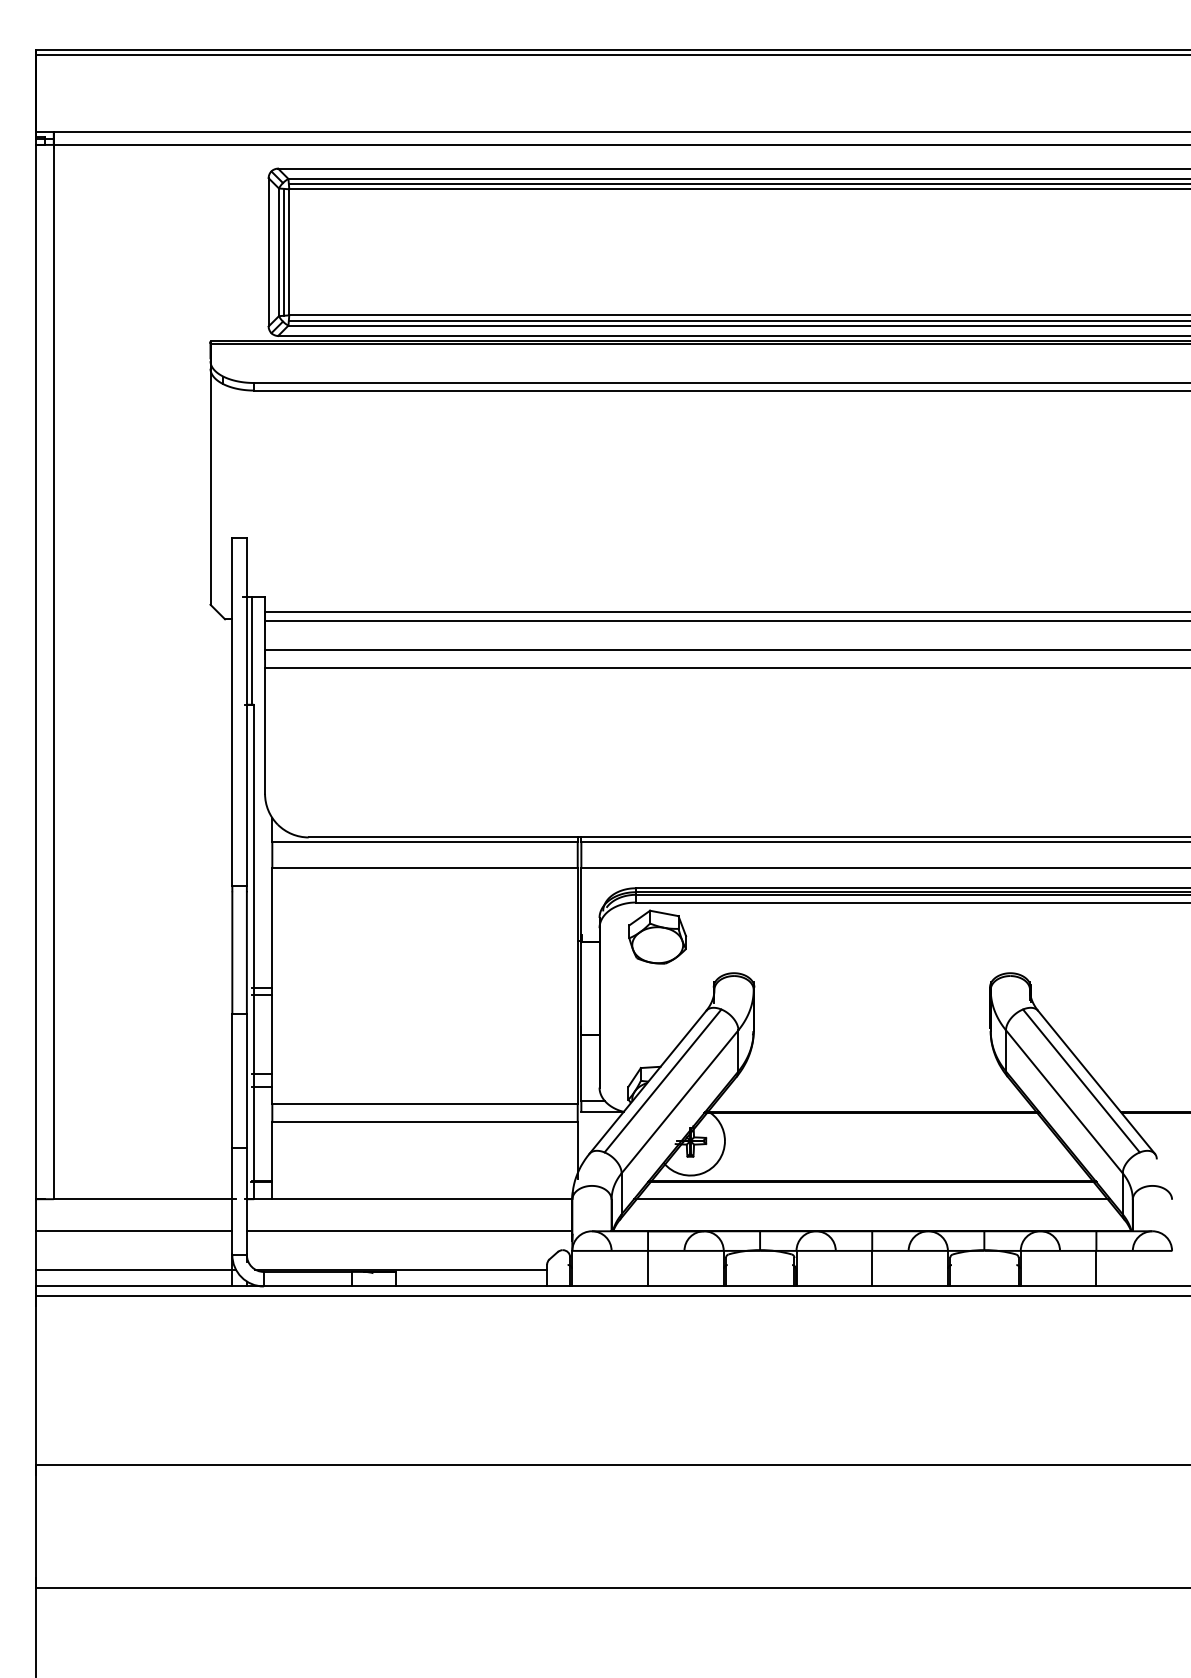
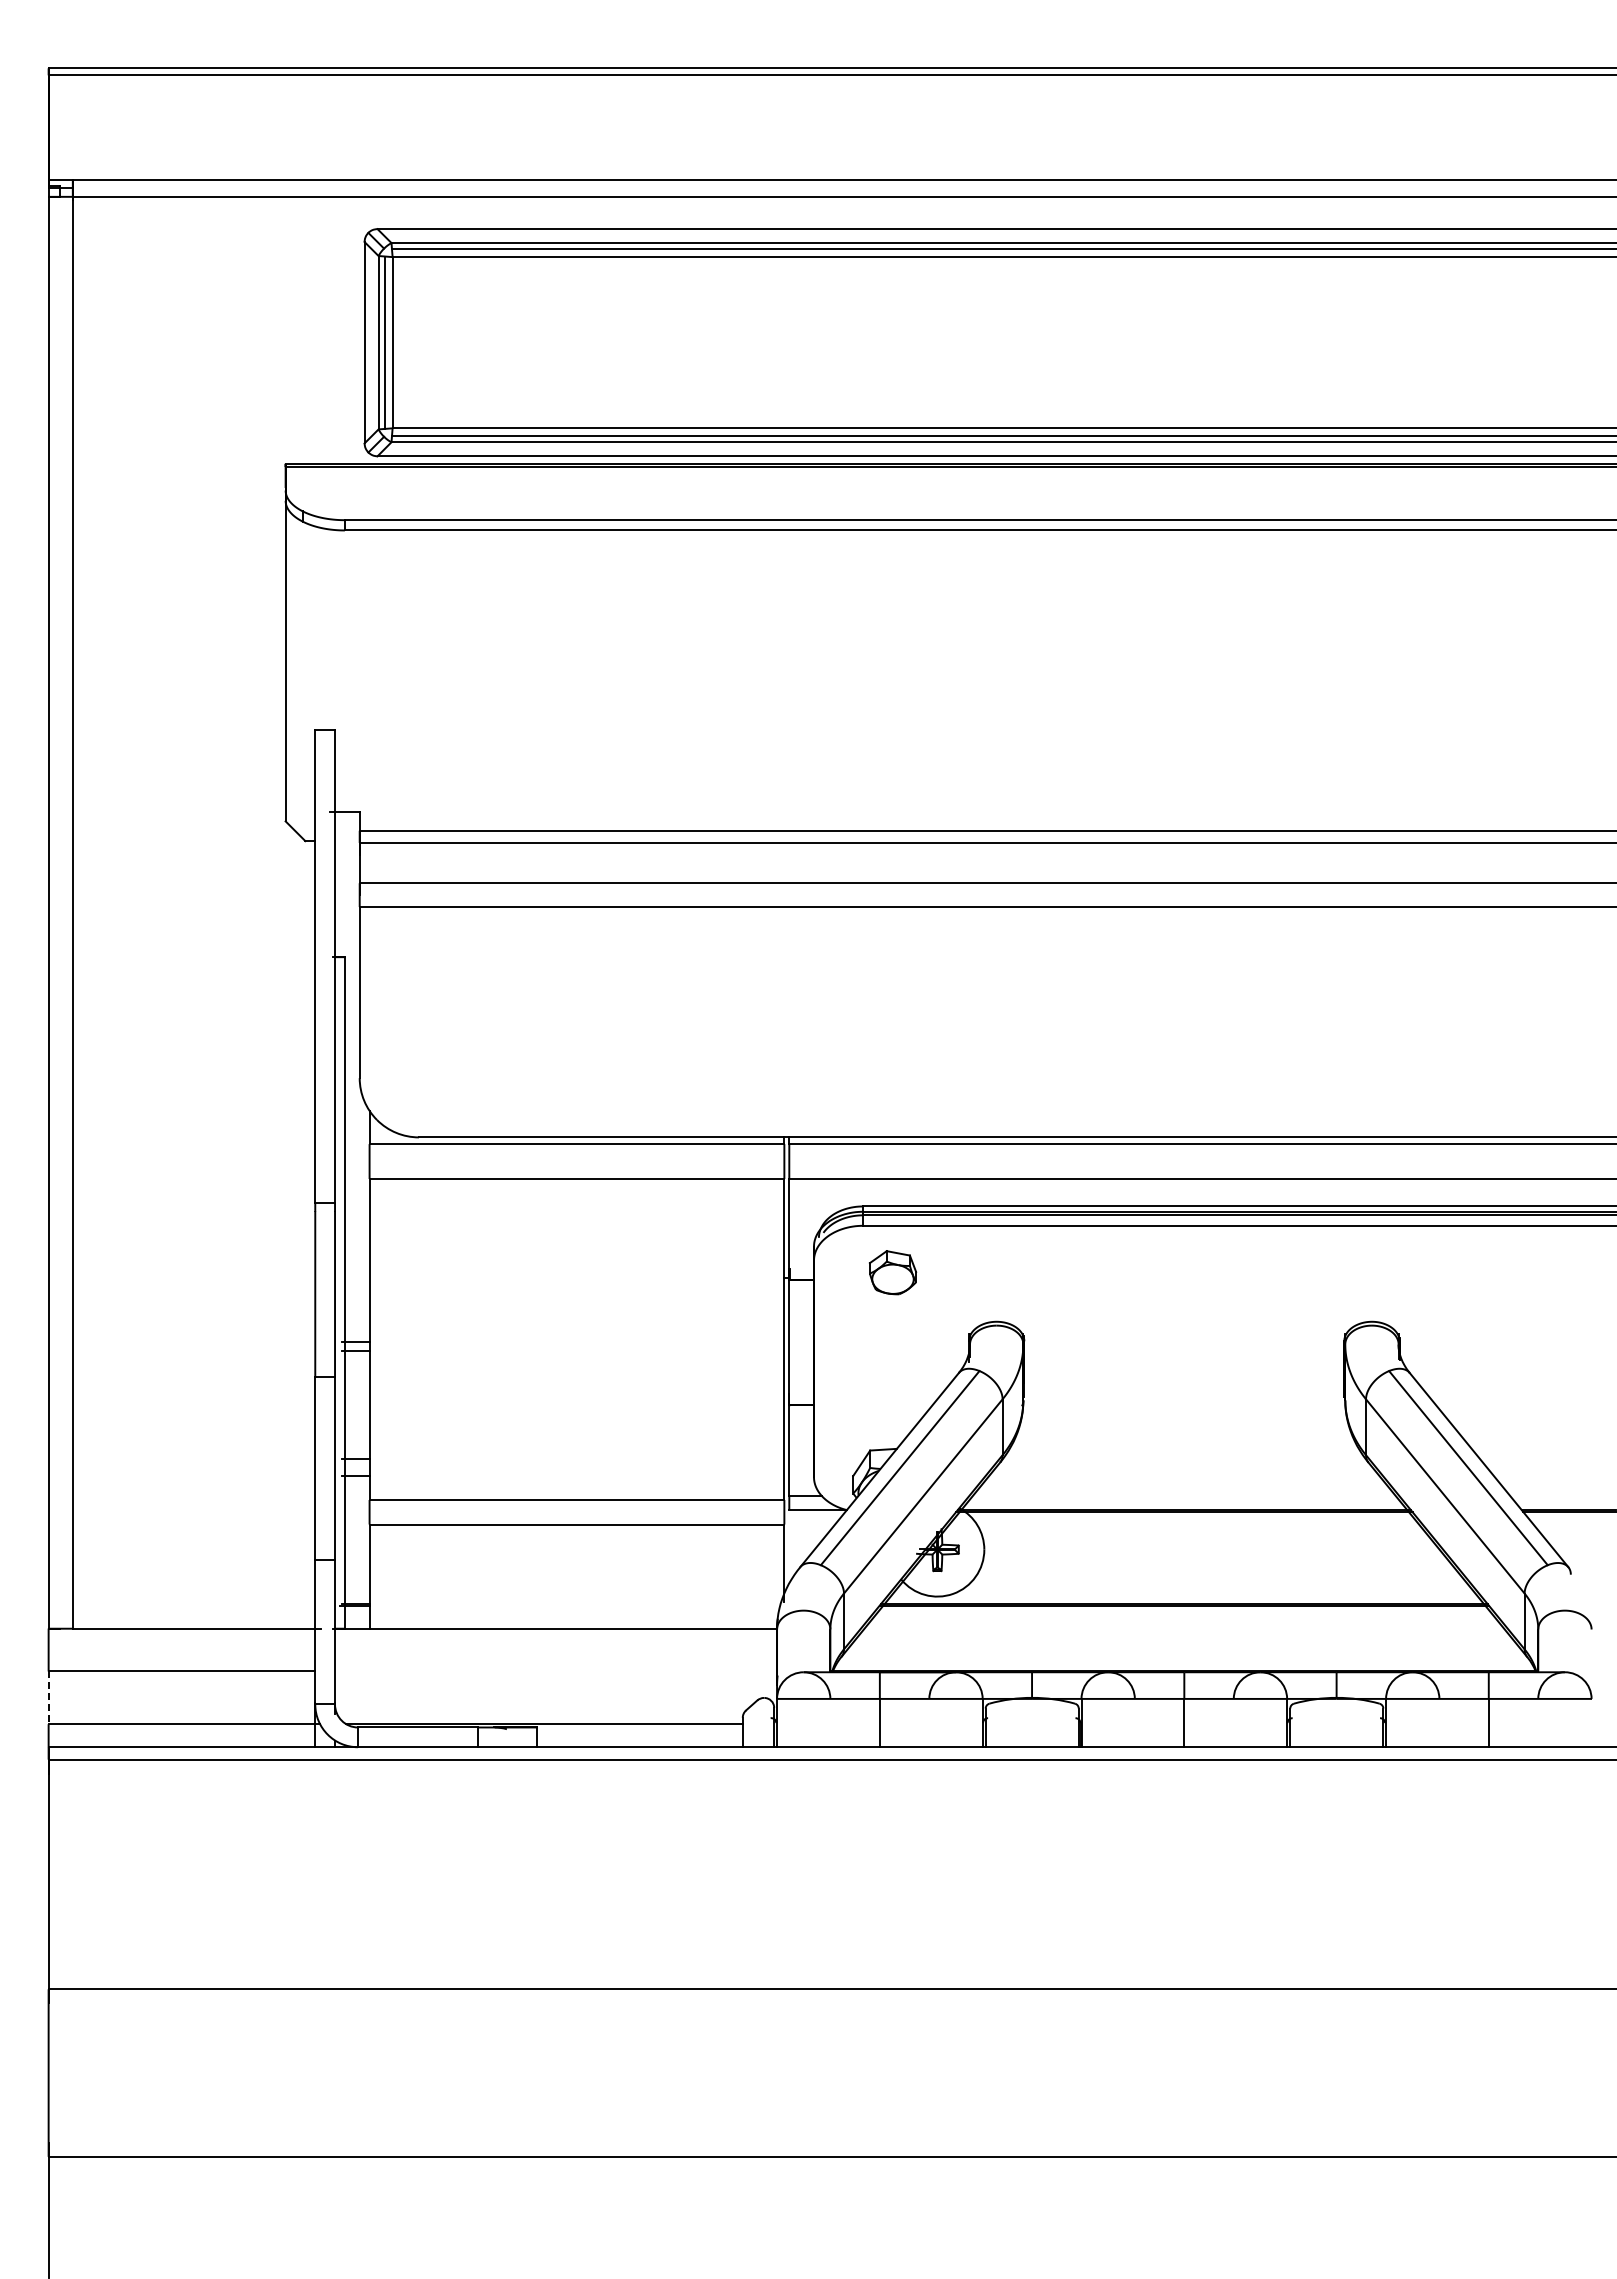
line: (252, 651) -> (342, 884), removed
part: (657, 936) -> (892, 1272), size x0.6
line: (871, 1199) -> (1183, 1628), removed
line: (409, 1230) -> (556, 1671), removed
line: (35, 1250) -> (48, 1698), solid -> dashed

